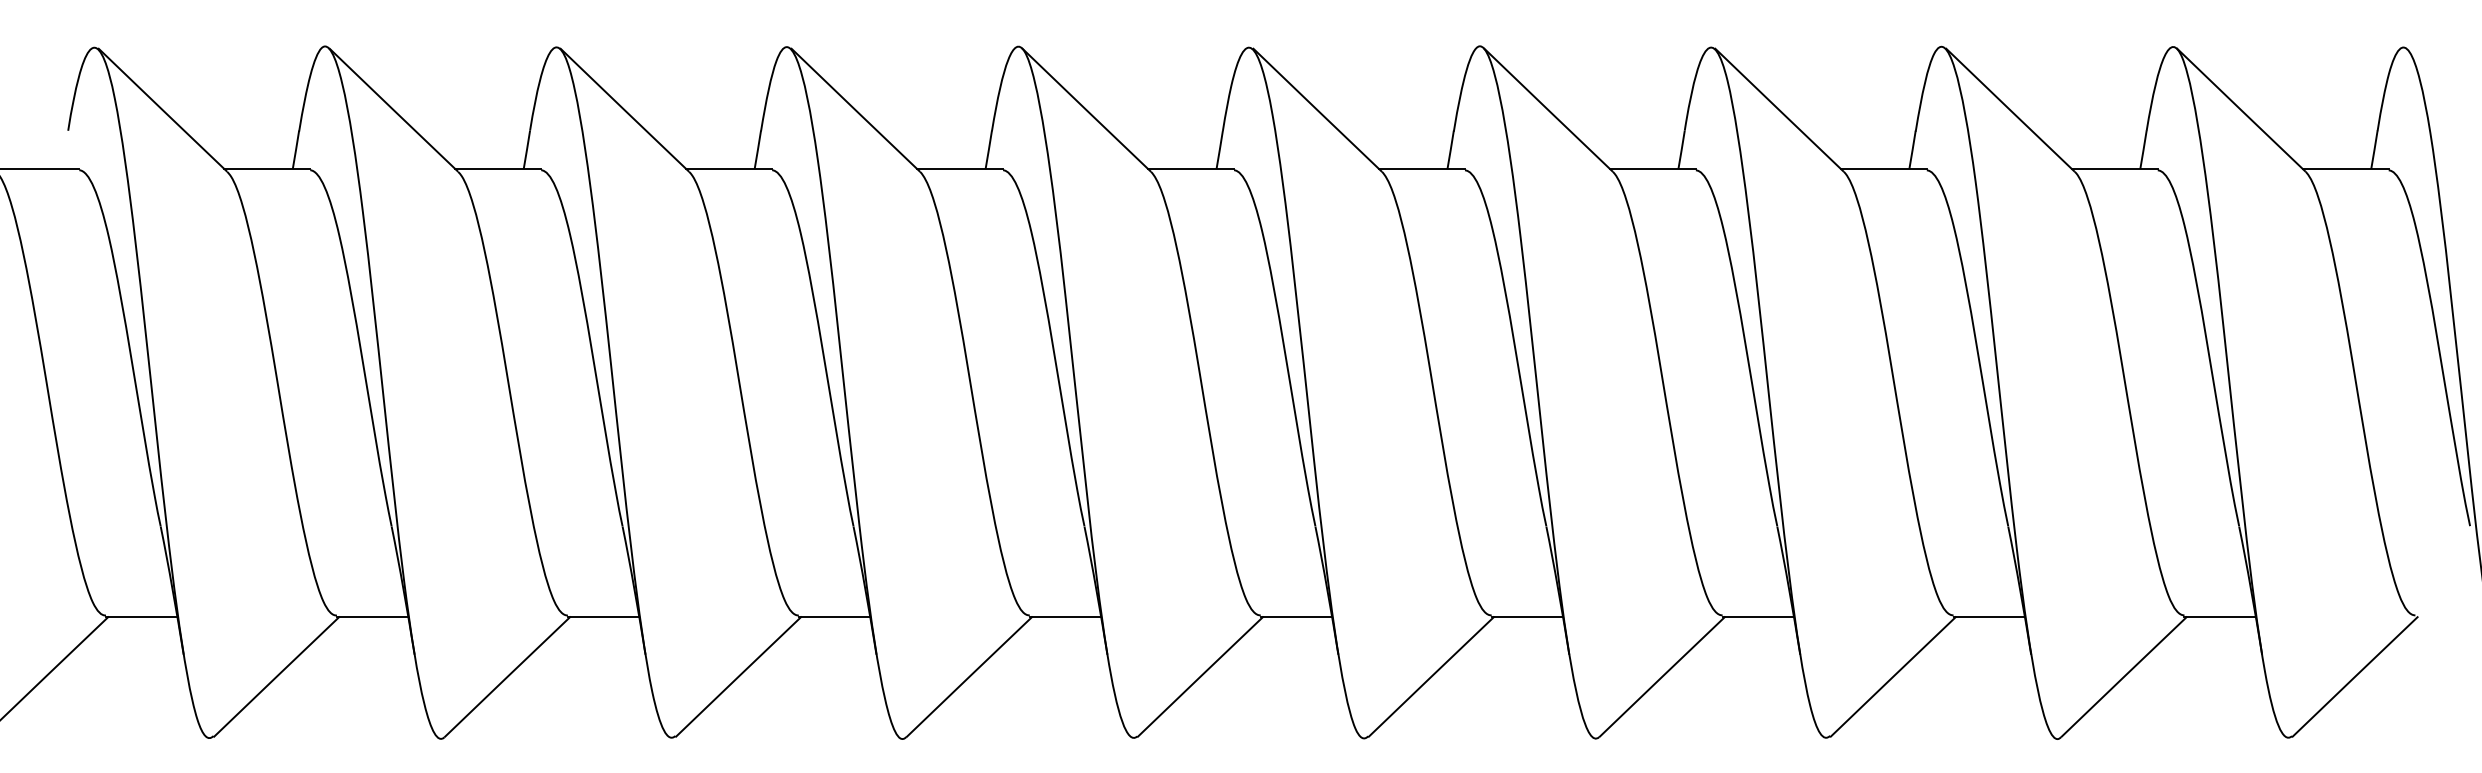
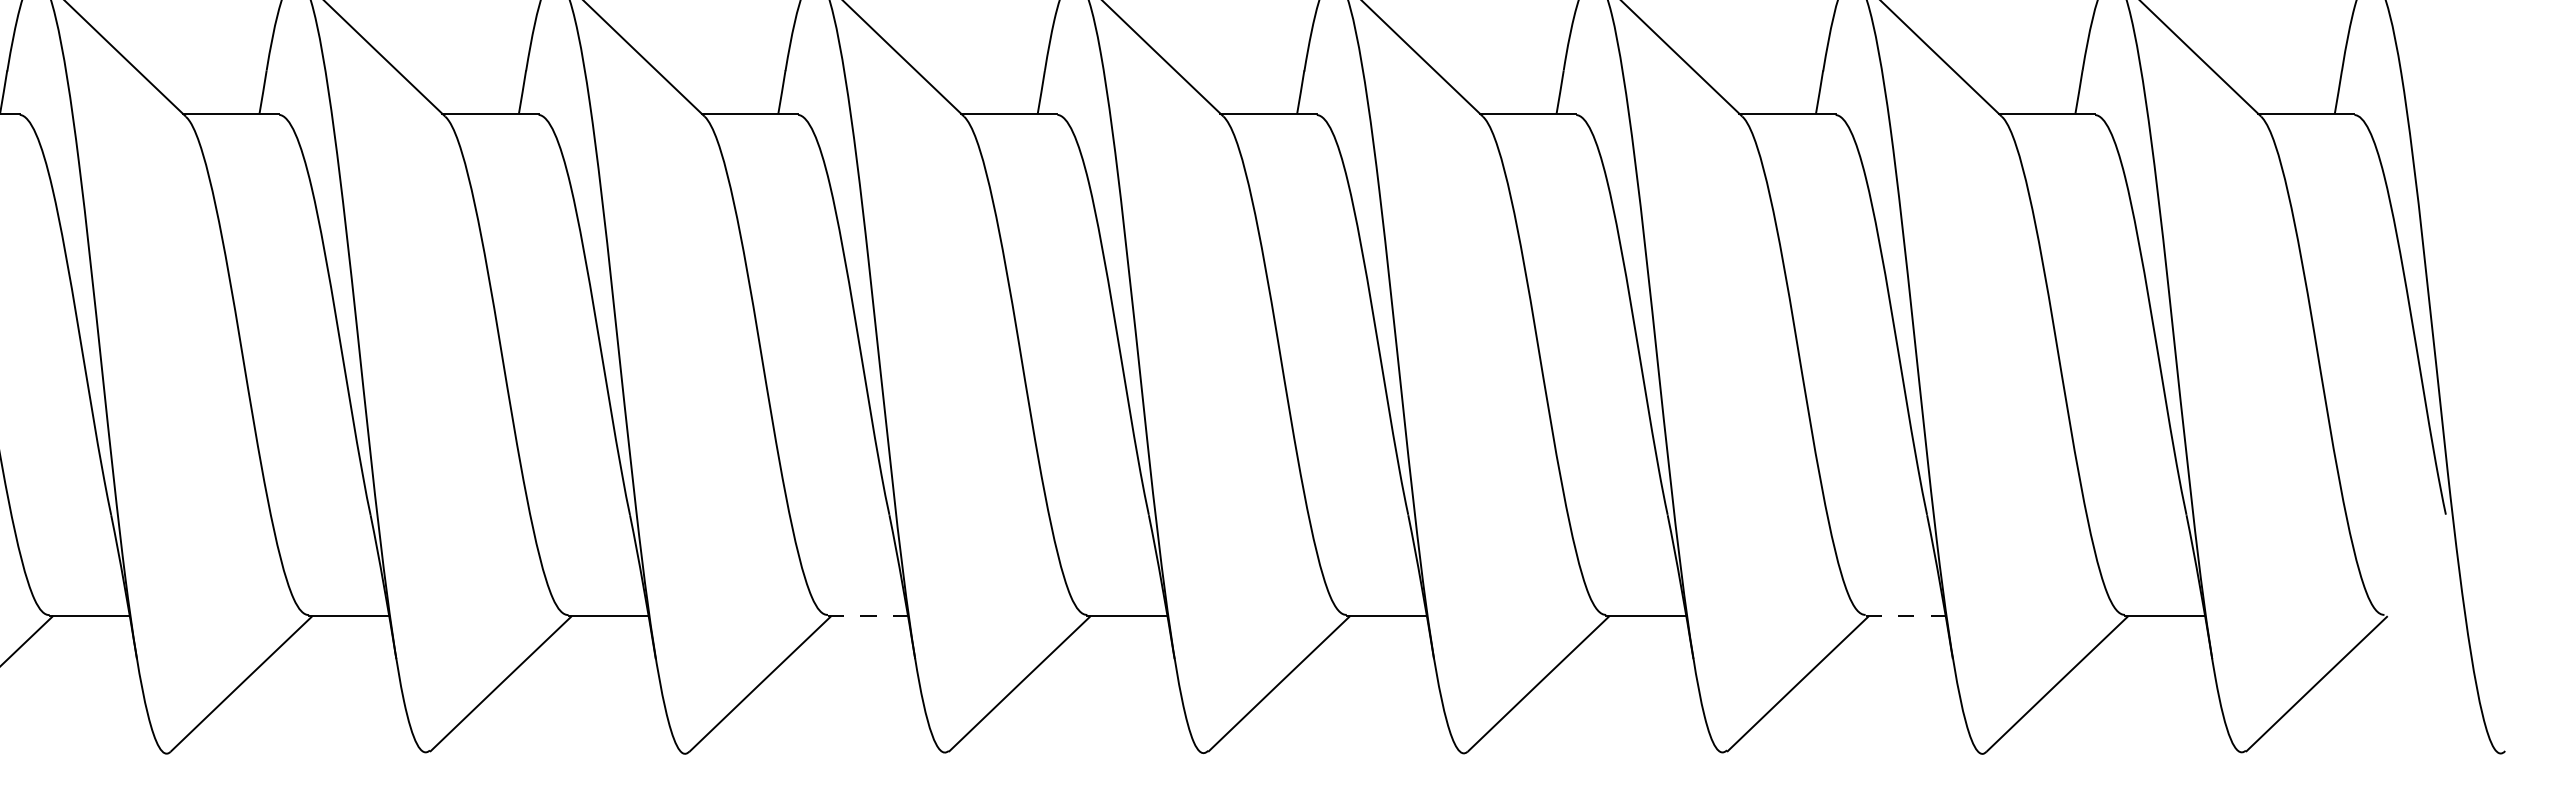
line: (1065, 616) -> (868, 616), solid -> dashed
line: (1989, 616) -> (1906, 616), solid -> dashed

